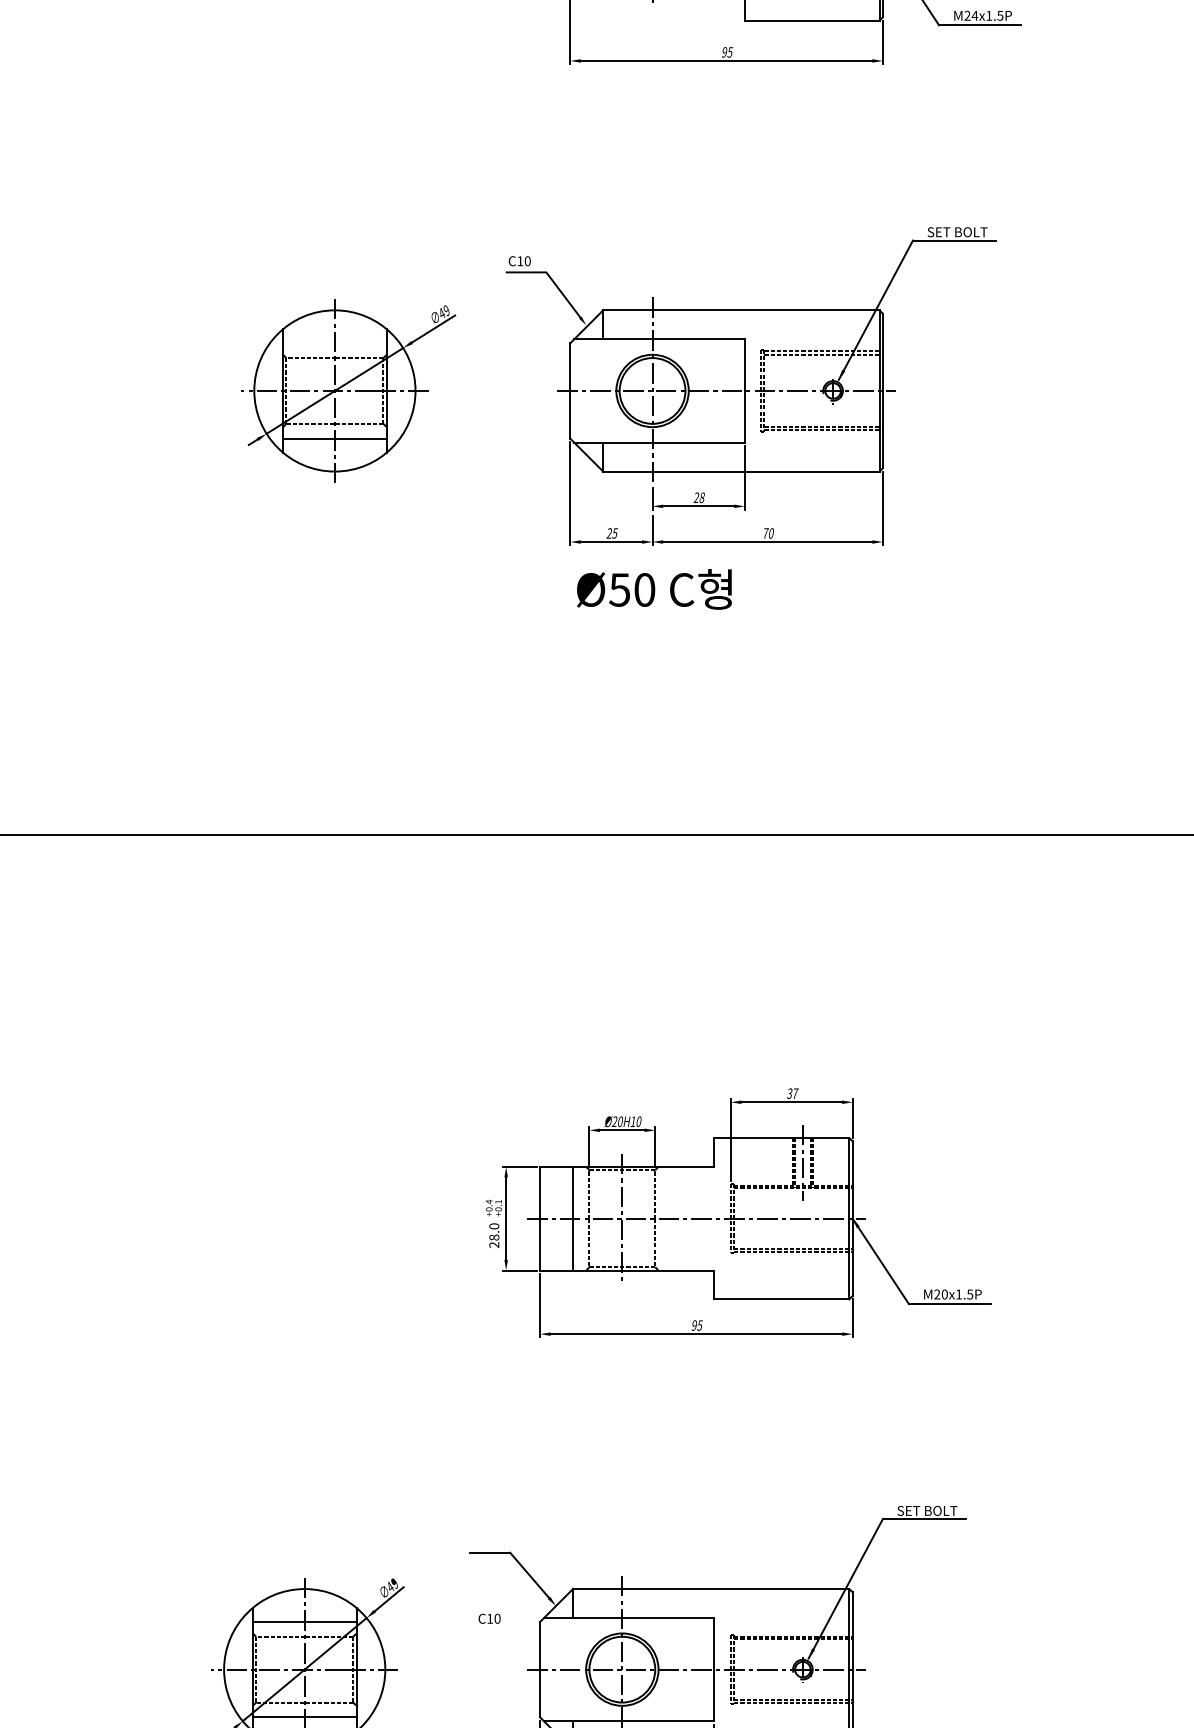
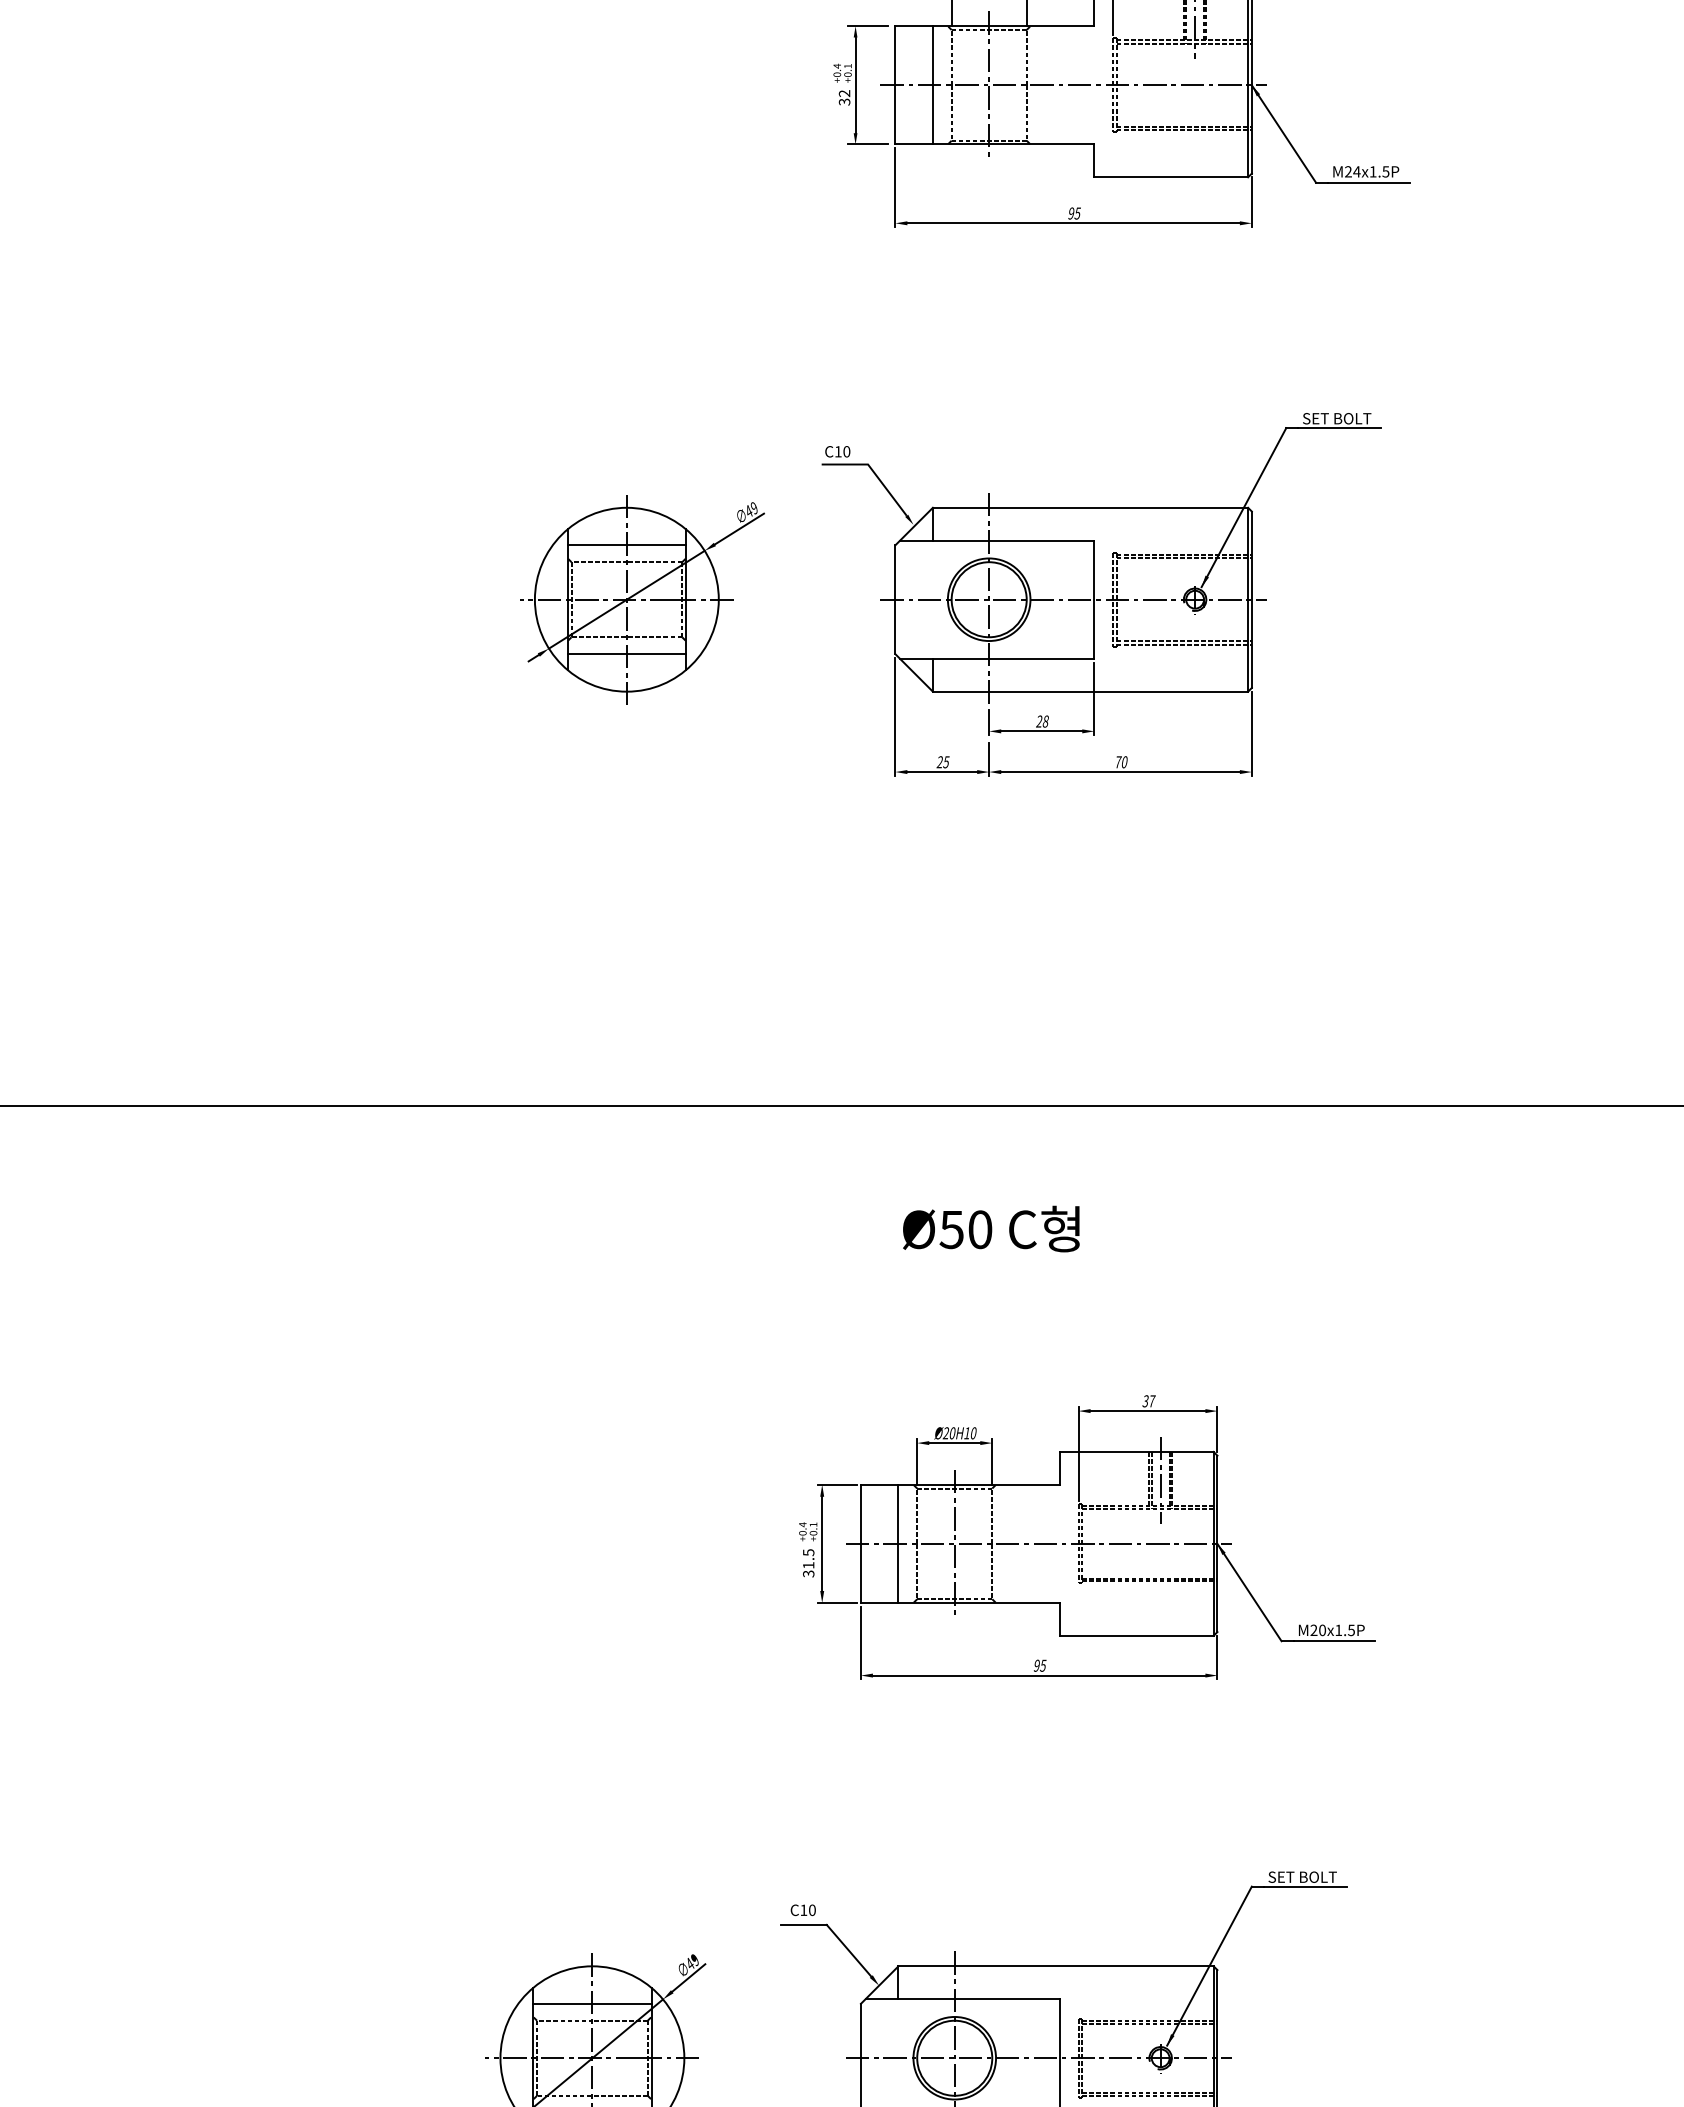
line: (334, 343) -> (626, 545), added
text: (654, 588) -> (991, 1228), moved
text: (494, 1235) -> (808, 1563), 28.0 -> 31.5
text: (488, 1619) -> (802, 1910), moved

